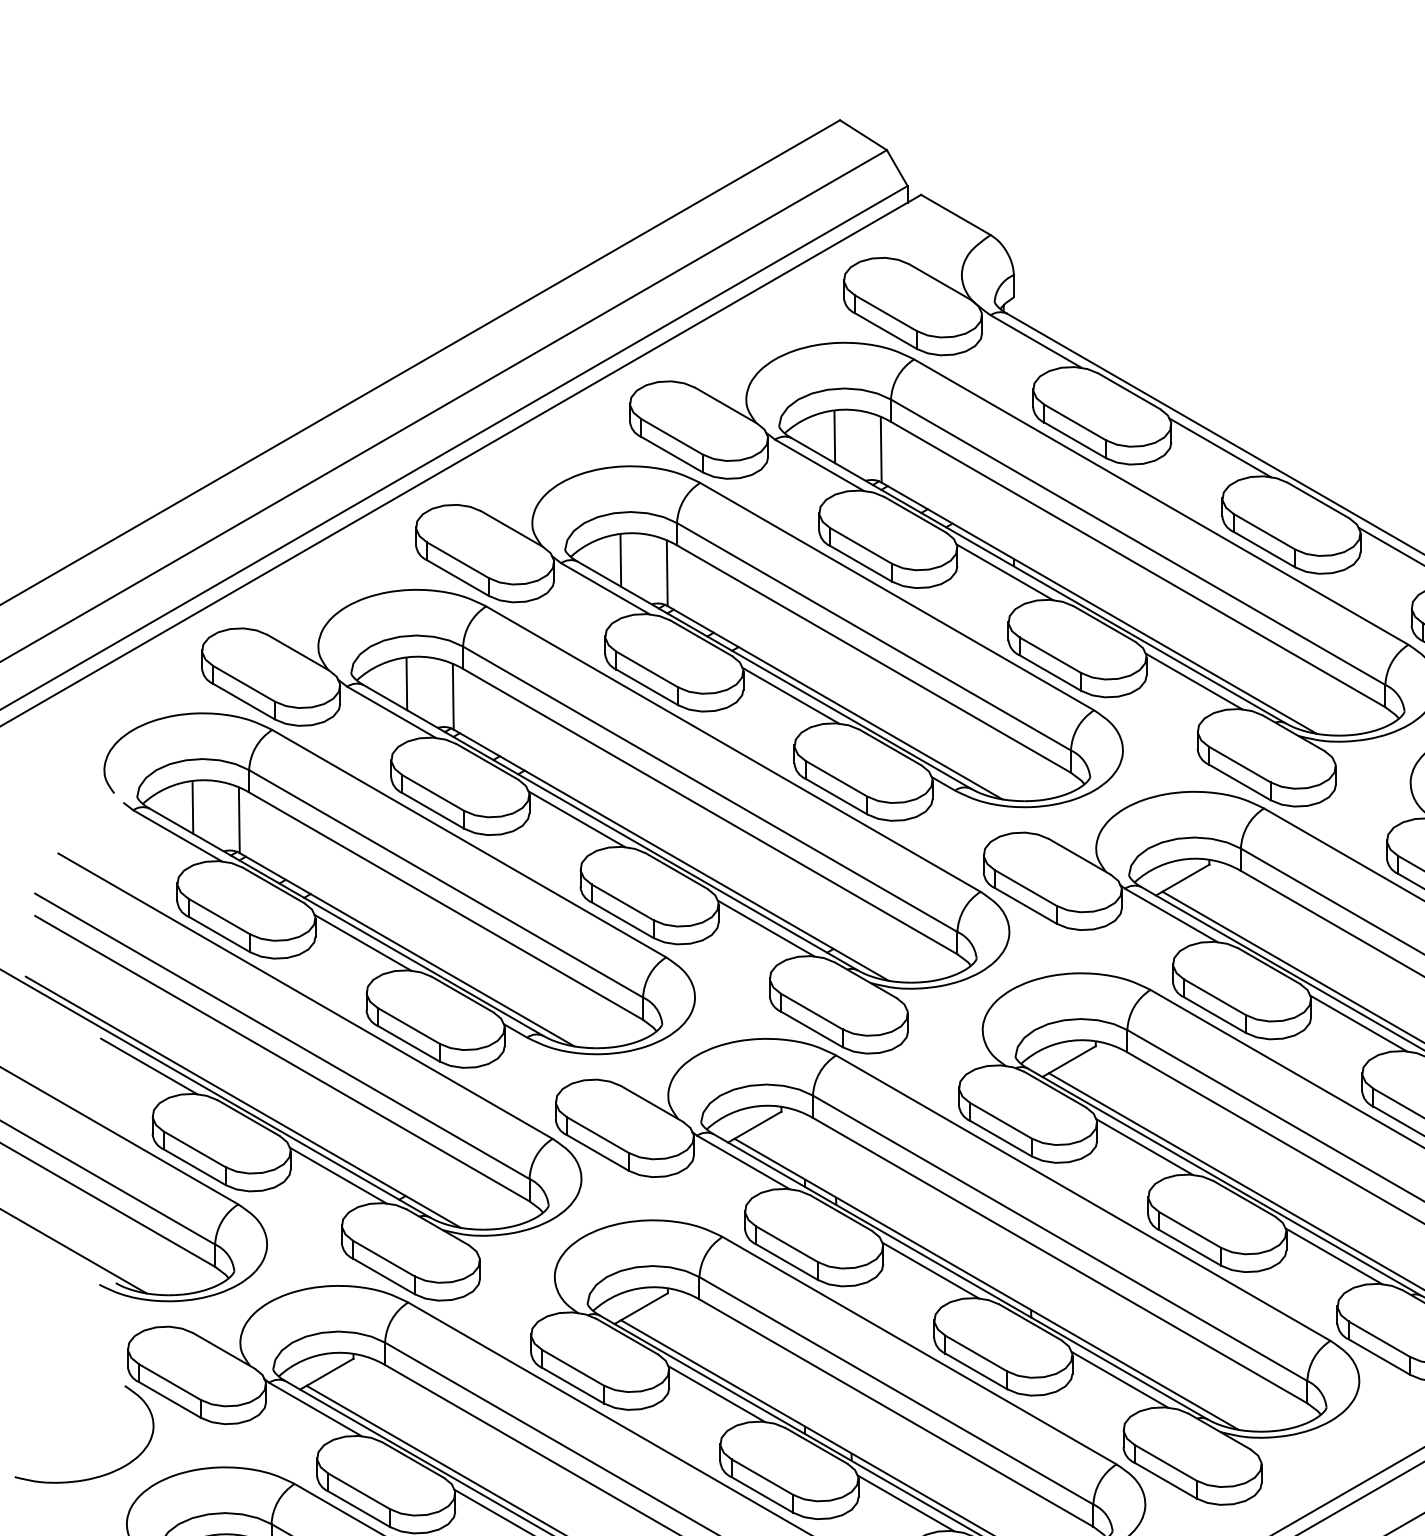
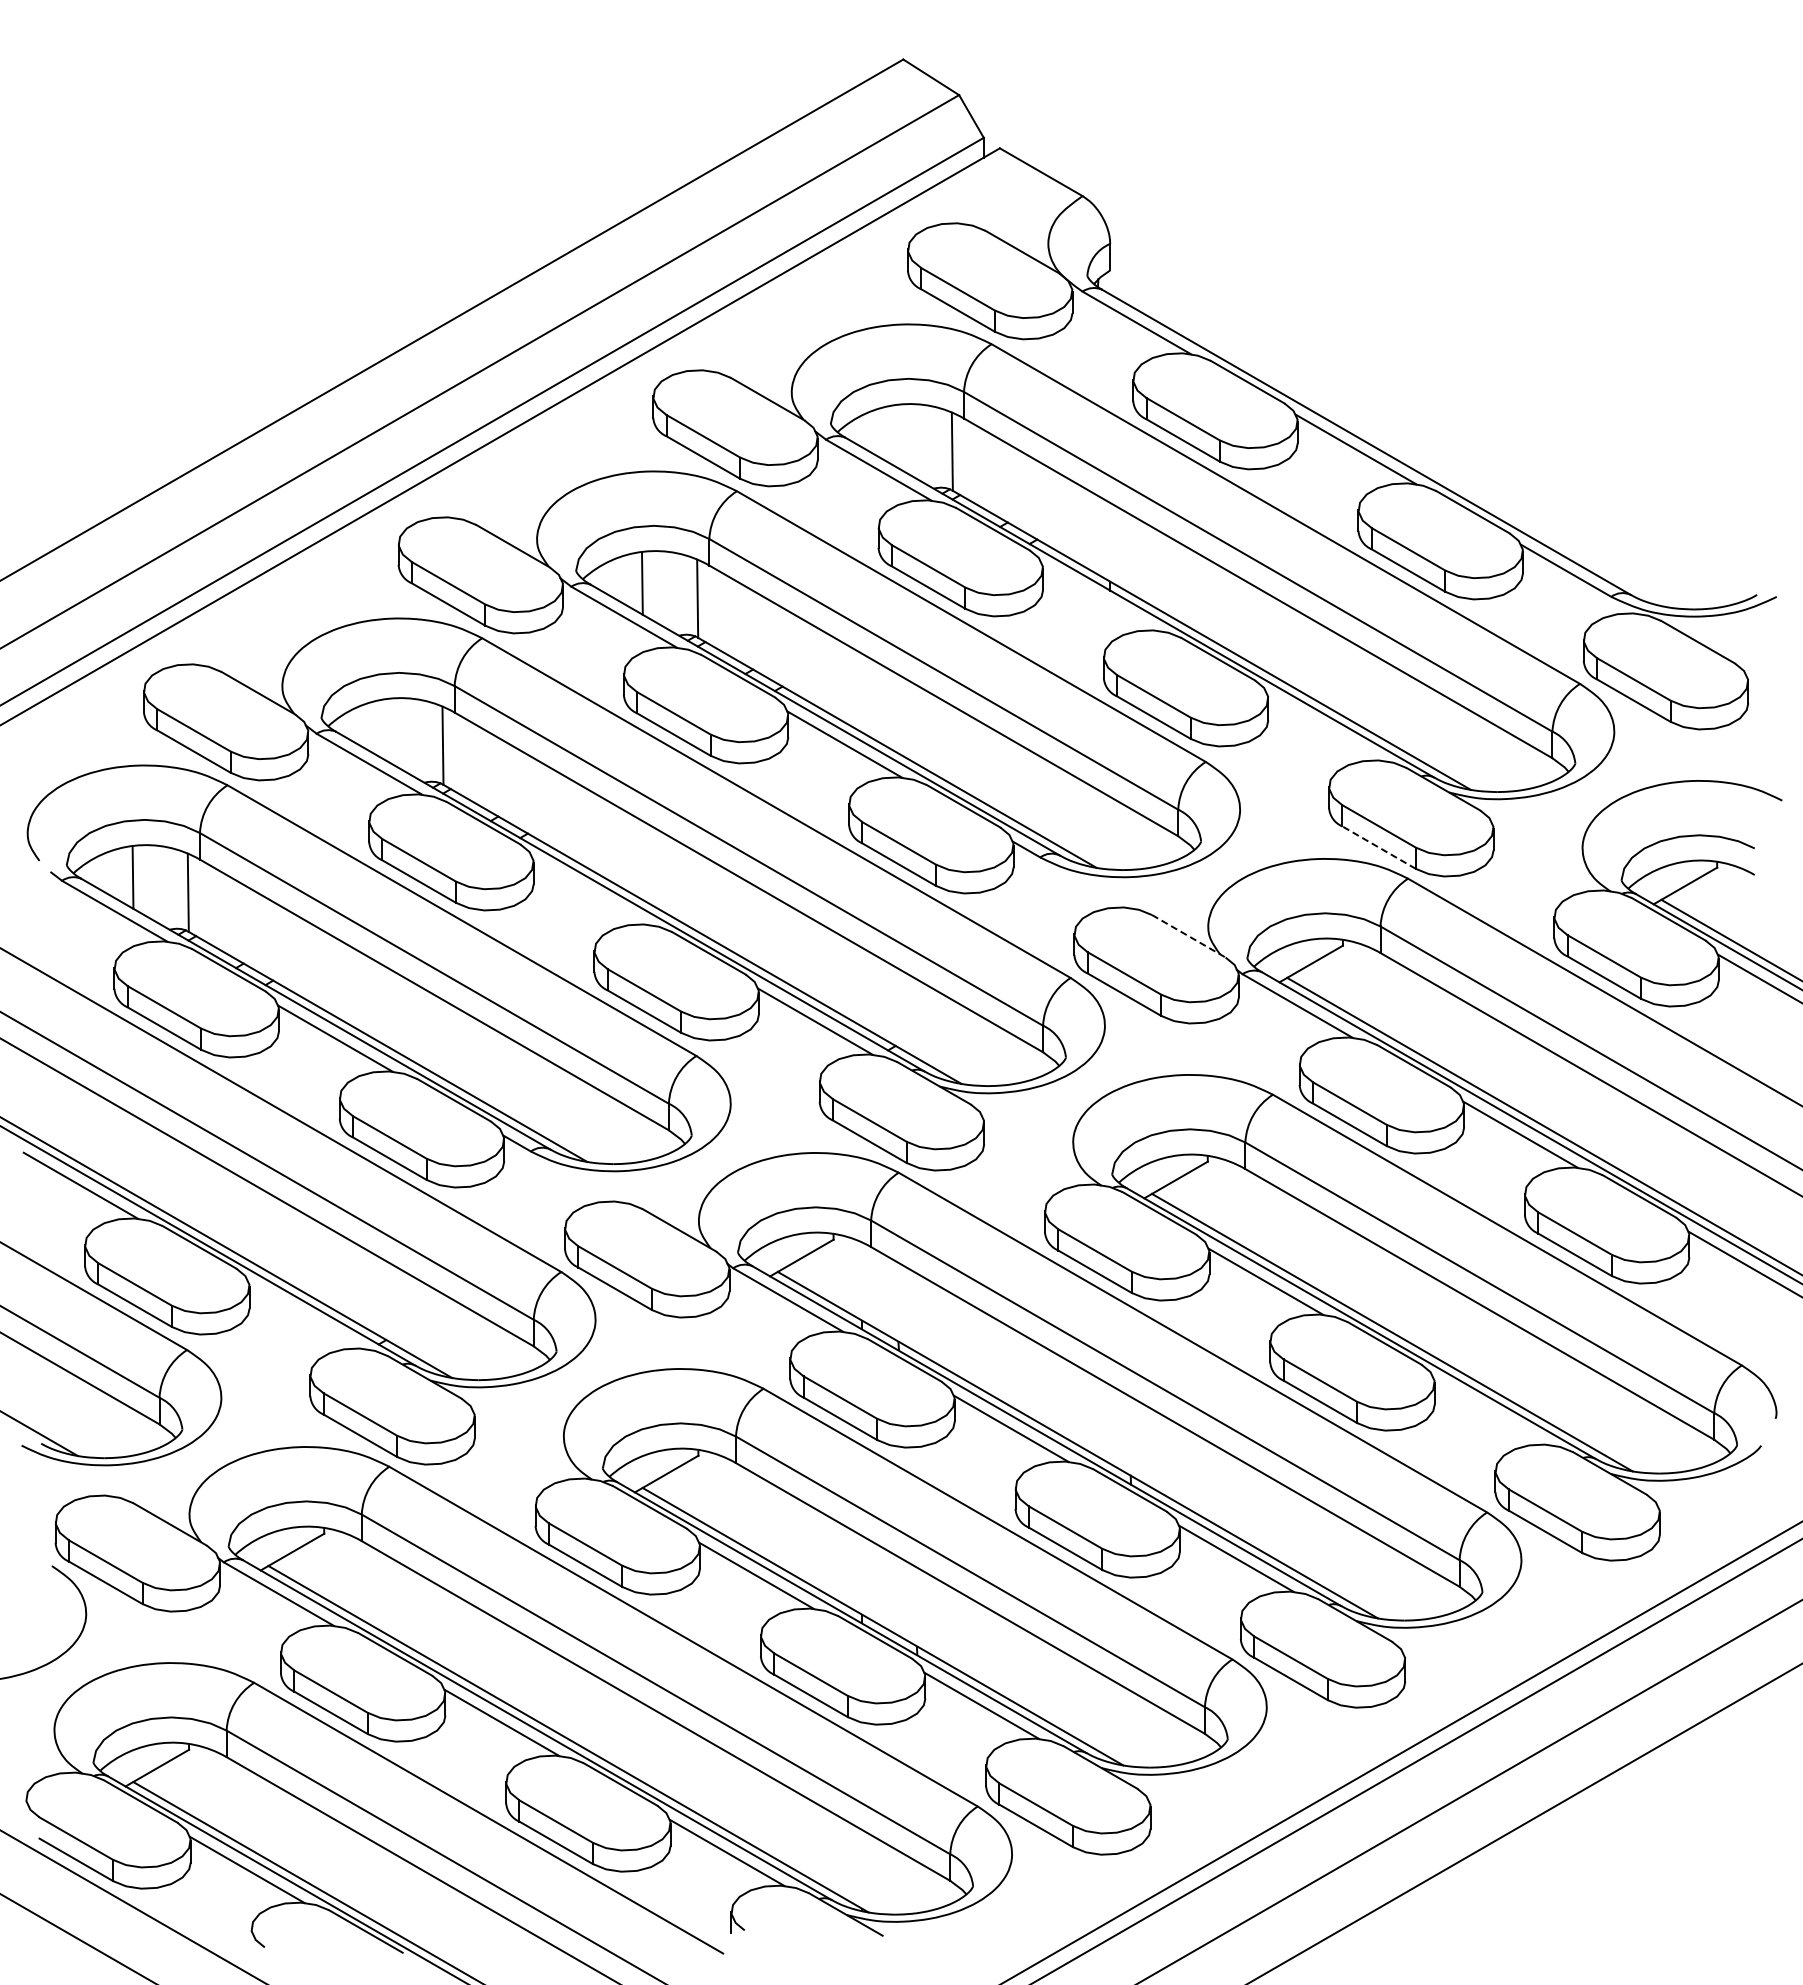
line: (834, 436) -> (896, 436), removed
line: (1004, 572) -> (1099, 597), removed
line: (1193, 681) -> (1324, 727), removed
line: (406, 683) -> (387, 730), removed
line: (1239, 782) -> (1378, 847), solid -> dashed
line: (577, 819) -> (590, 891), removed
line: (1080, 857) -> (1189, 936), solid -> dashed
line: (338, 1175) -> (306, 1315), removed
line: (1334, 1256) -> (1491, 1411), removed

